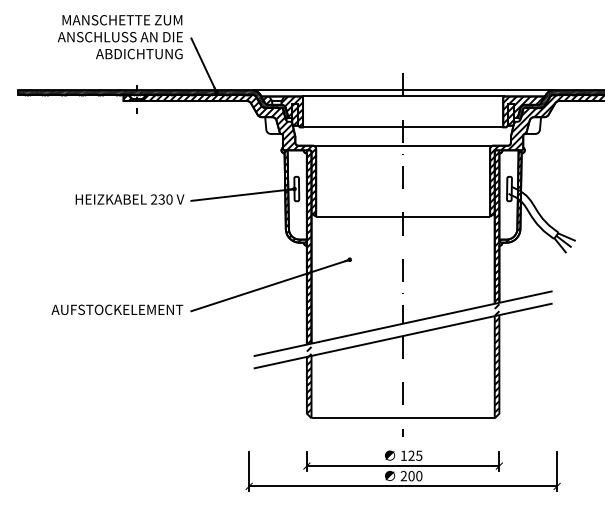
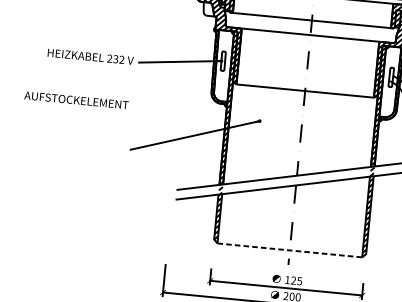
text: (169, 199) -> (121, 59), 230 -> 232
text: (117, 309) -> (76, 100), moved
line: (403, 418) -> (290, 250), solid -> dashed

